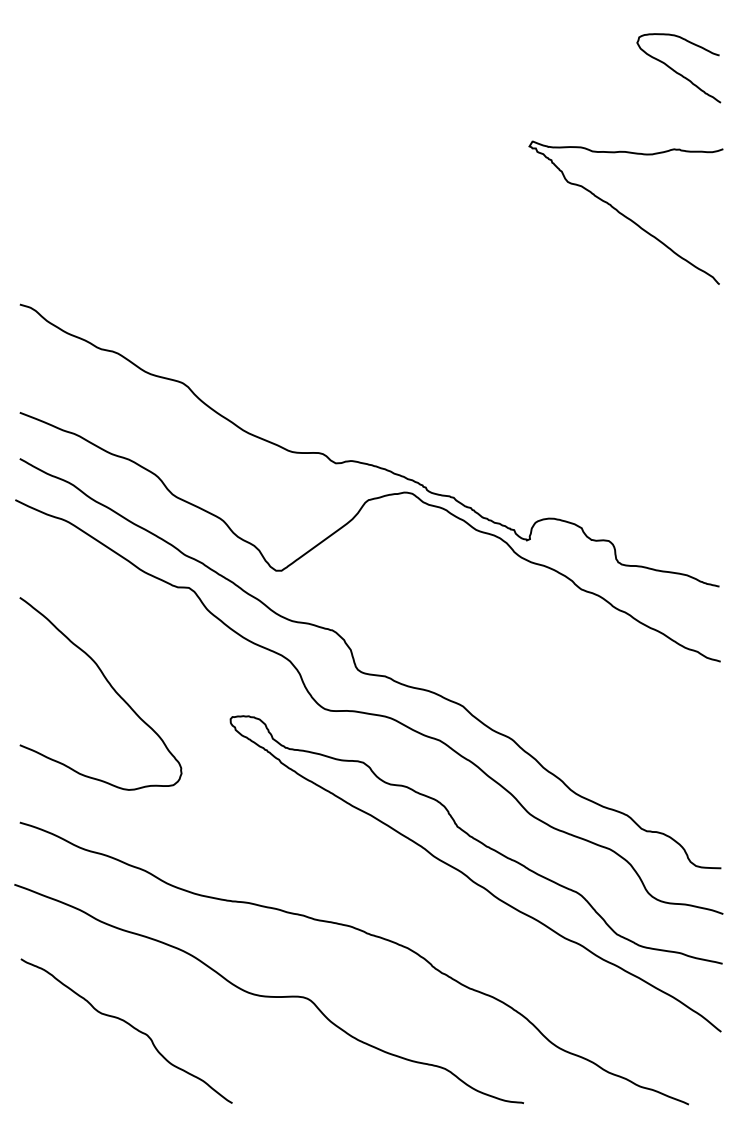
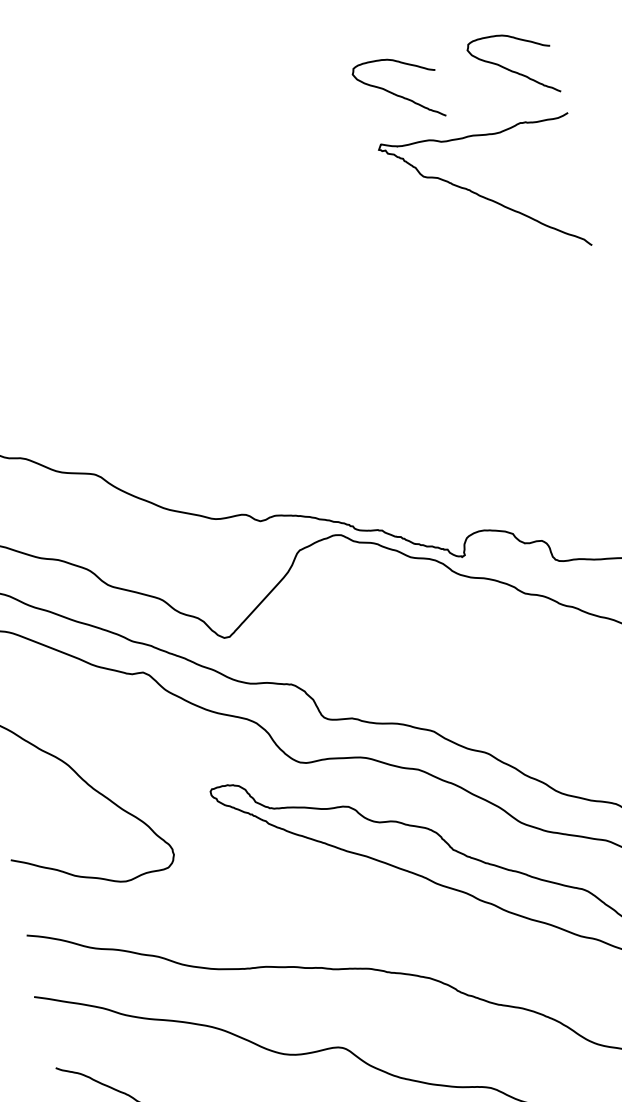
curve: (557, 70) -> (395, 93), added
curve: (624, 214) -> (485, 196), moved

